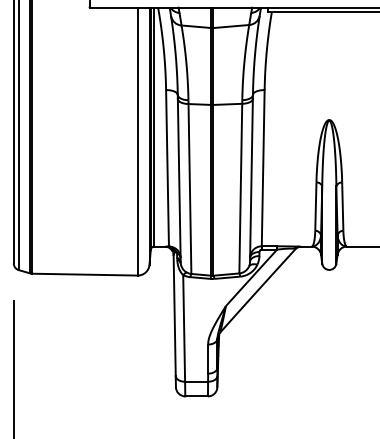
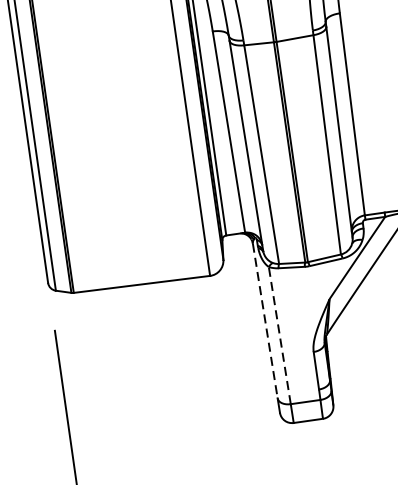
line: (174, 316) -> (265, 321), solid -> dashed
line: (184, 327) -> (280, 334), solid -> dashed

